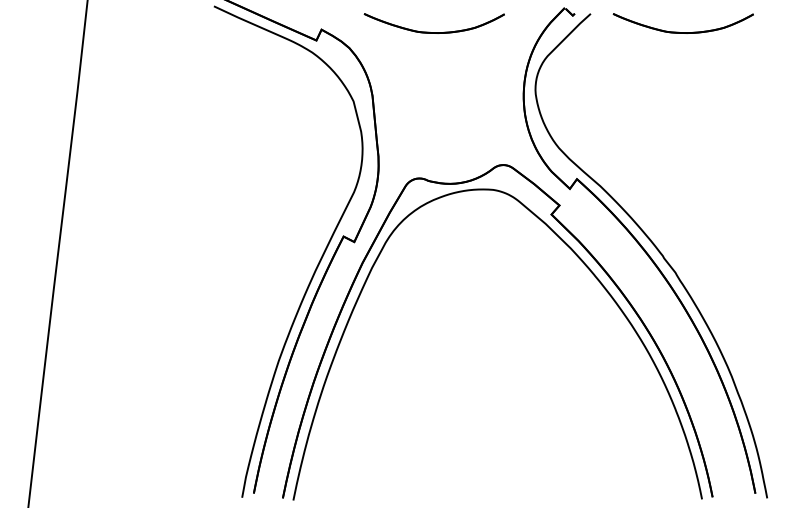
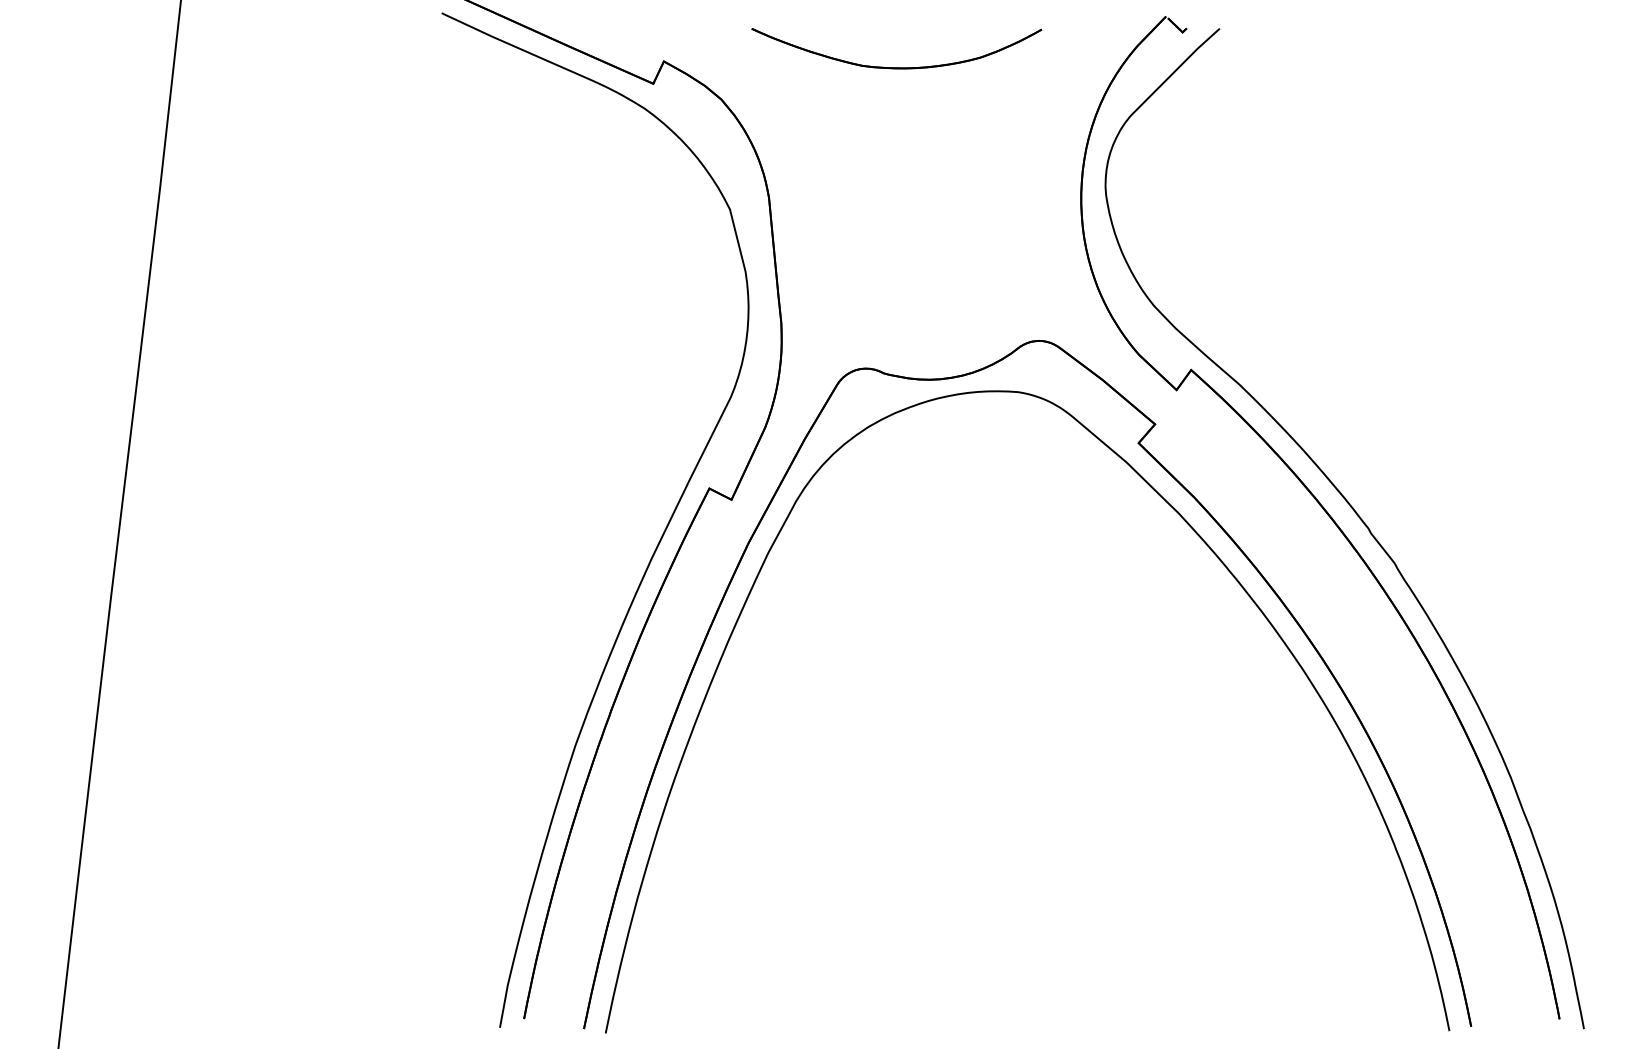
part: (678, 31) -> (1400, 65), removed

